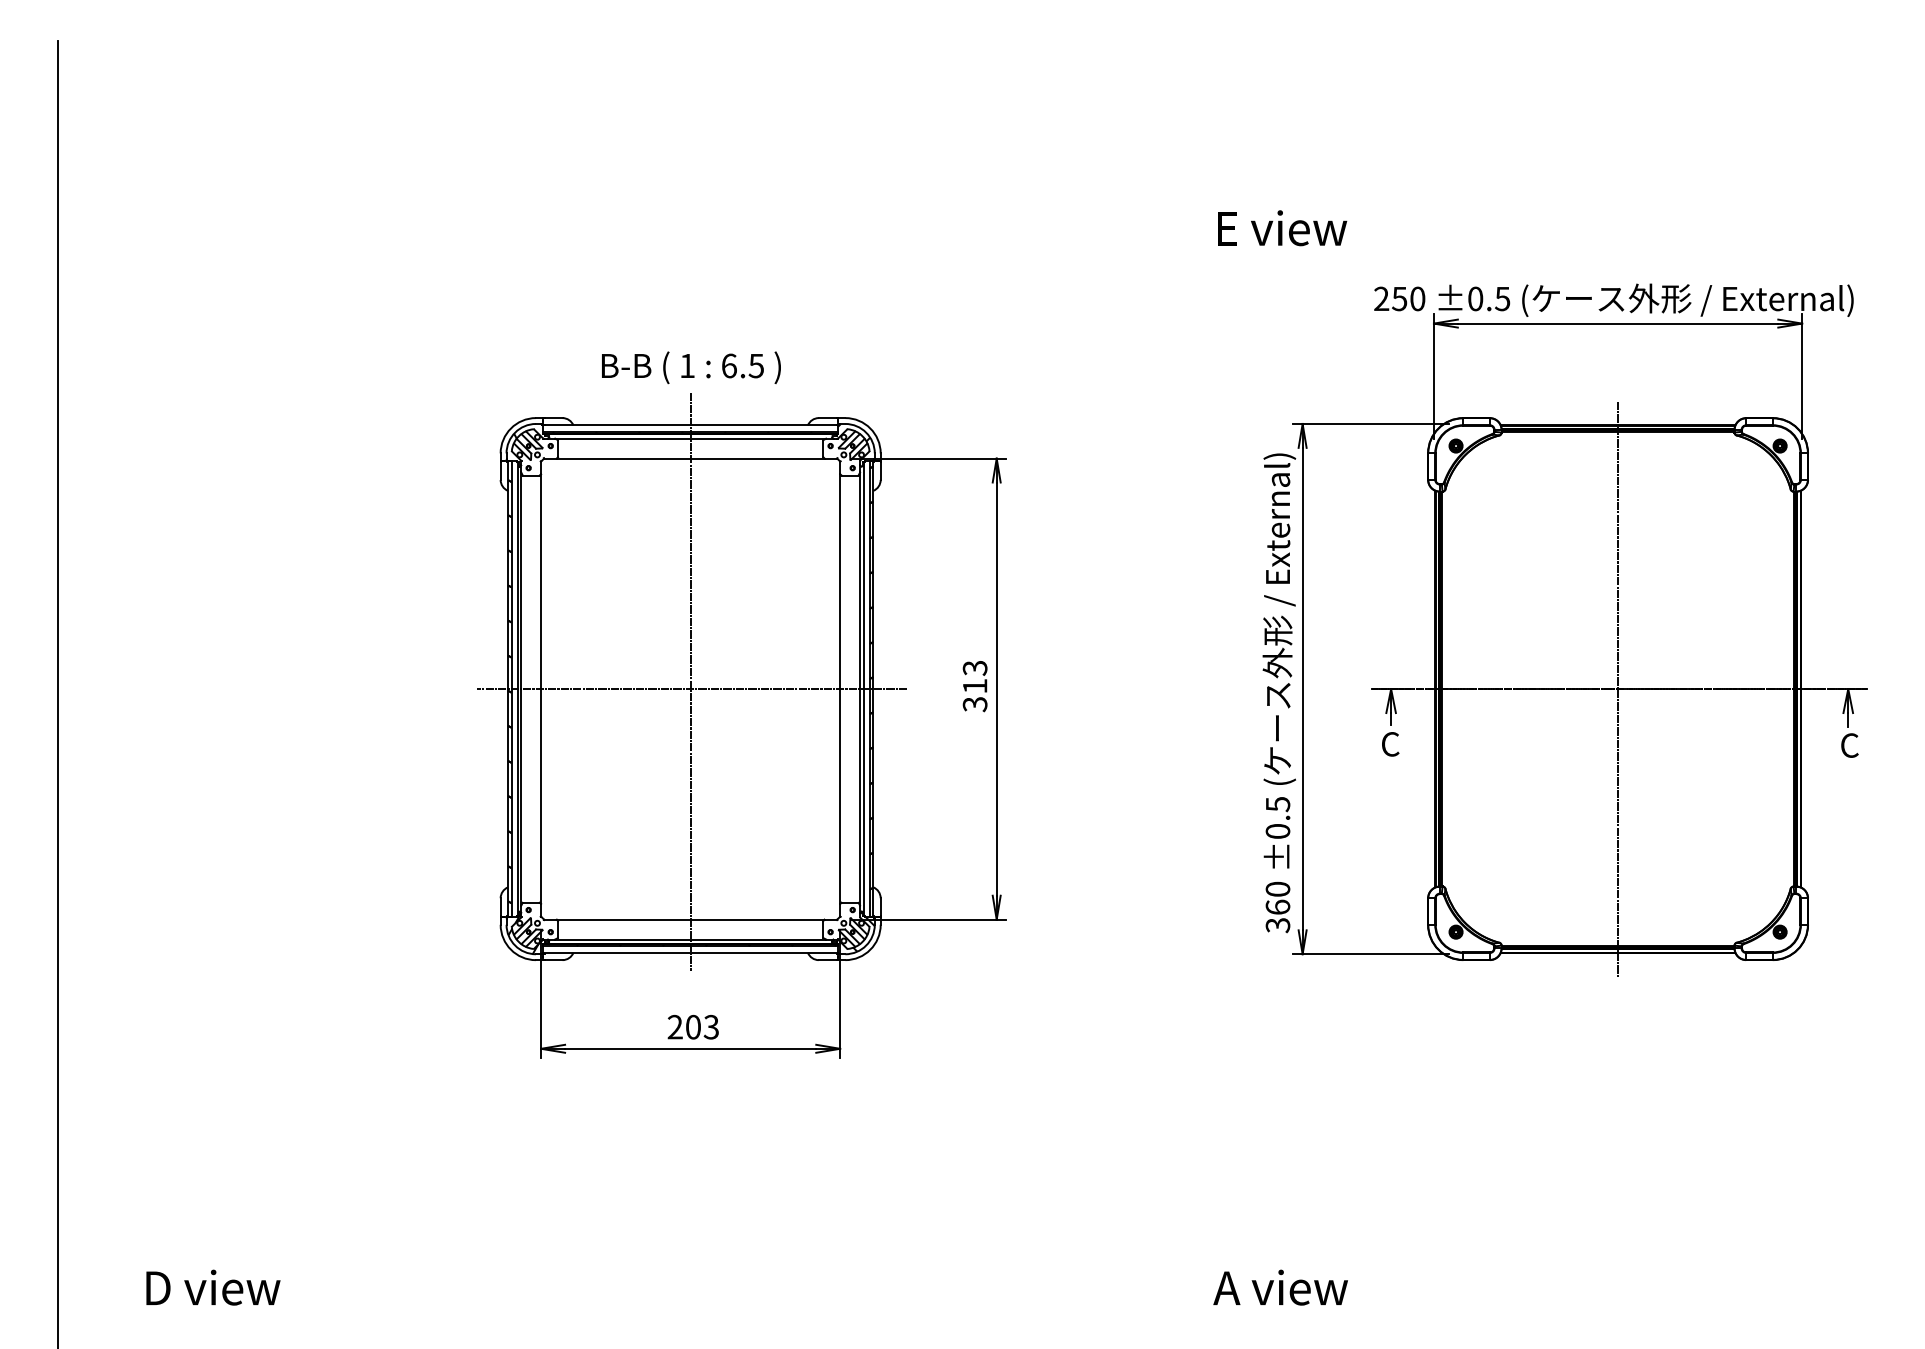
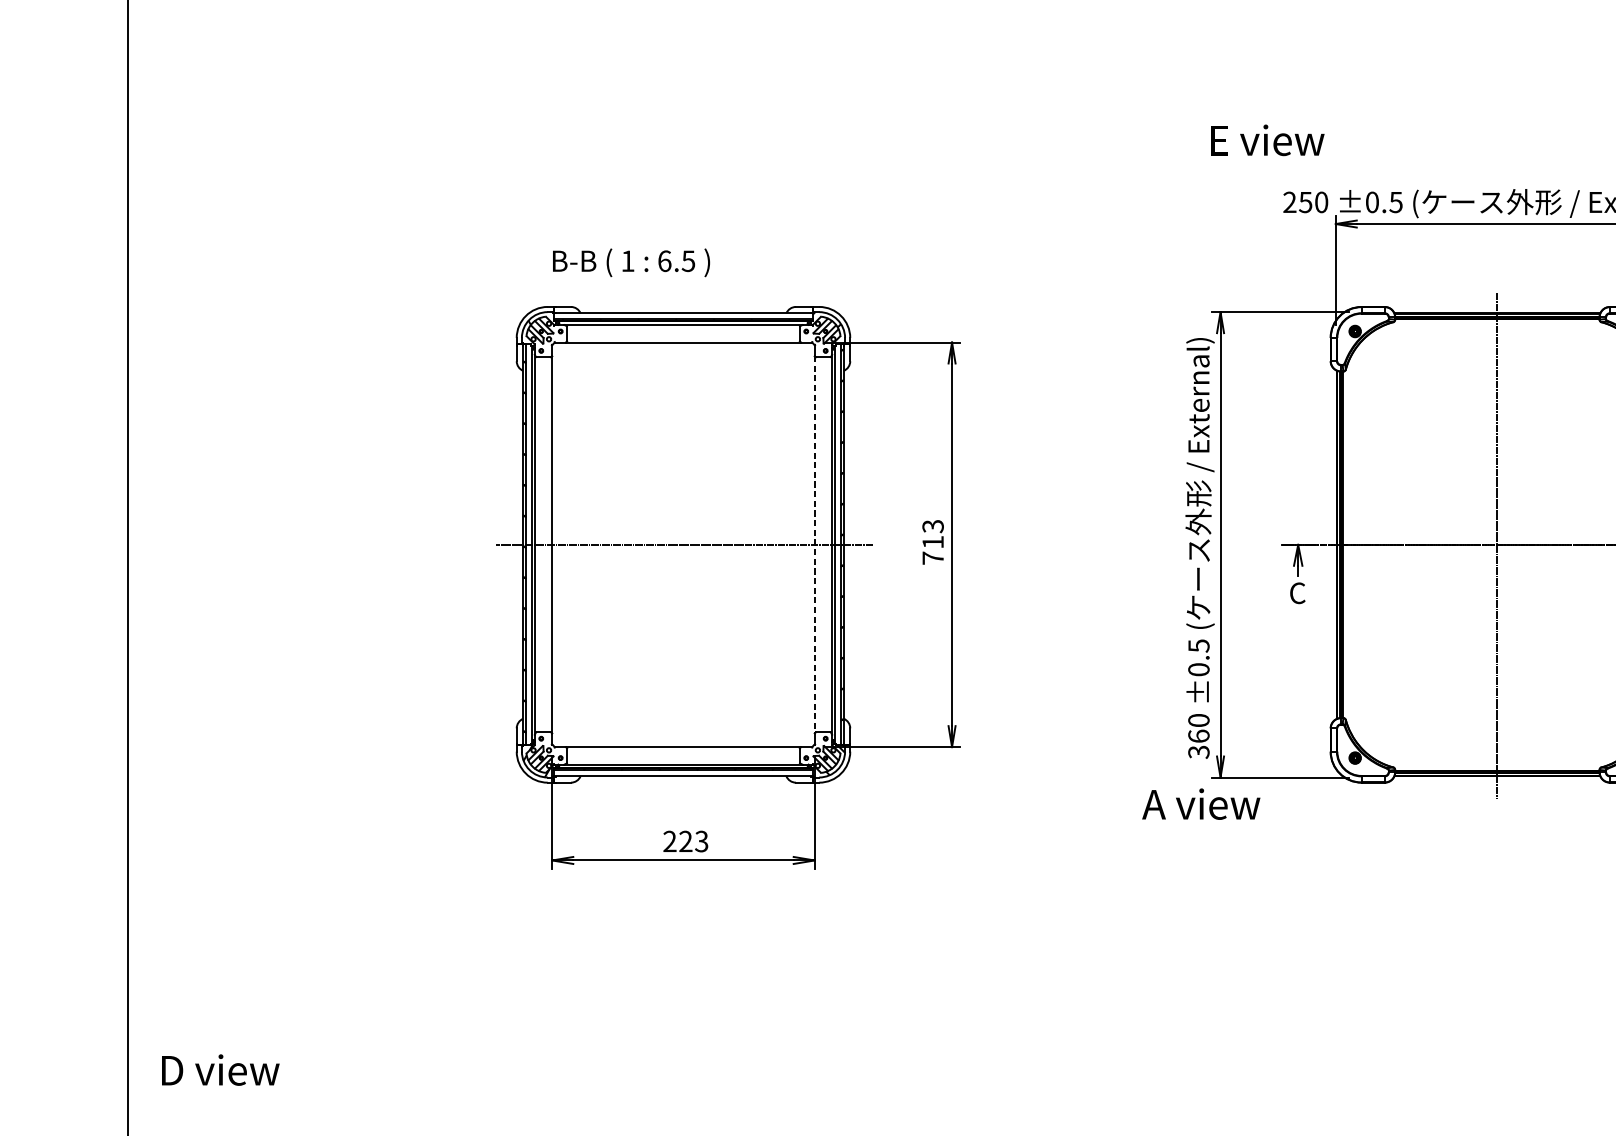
text: (1282, 228) -> (1267, 140), moved
text: (691, 367) -> (631, 262), moved
line: (690, 681) -> (683, 538), removed
line: (840, 689) -> (814, 545), solid -> dashed
text: (974, 704) -> (932, 558), 313 -> 713
text: (693, 1027) -> (685, 841), 203 -> 223
text: (213, 1287) -> (220, 1069), moved
text: (1280, 1287) -> (1201, 804), moved

